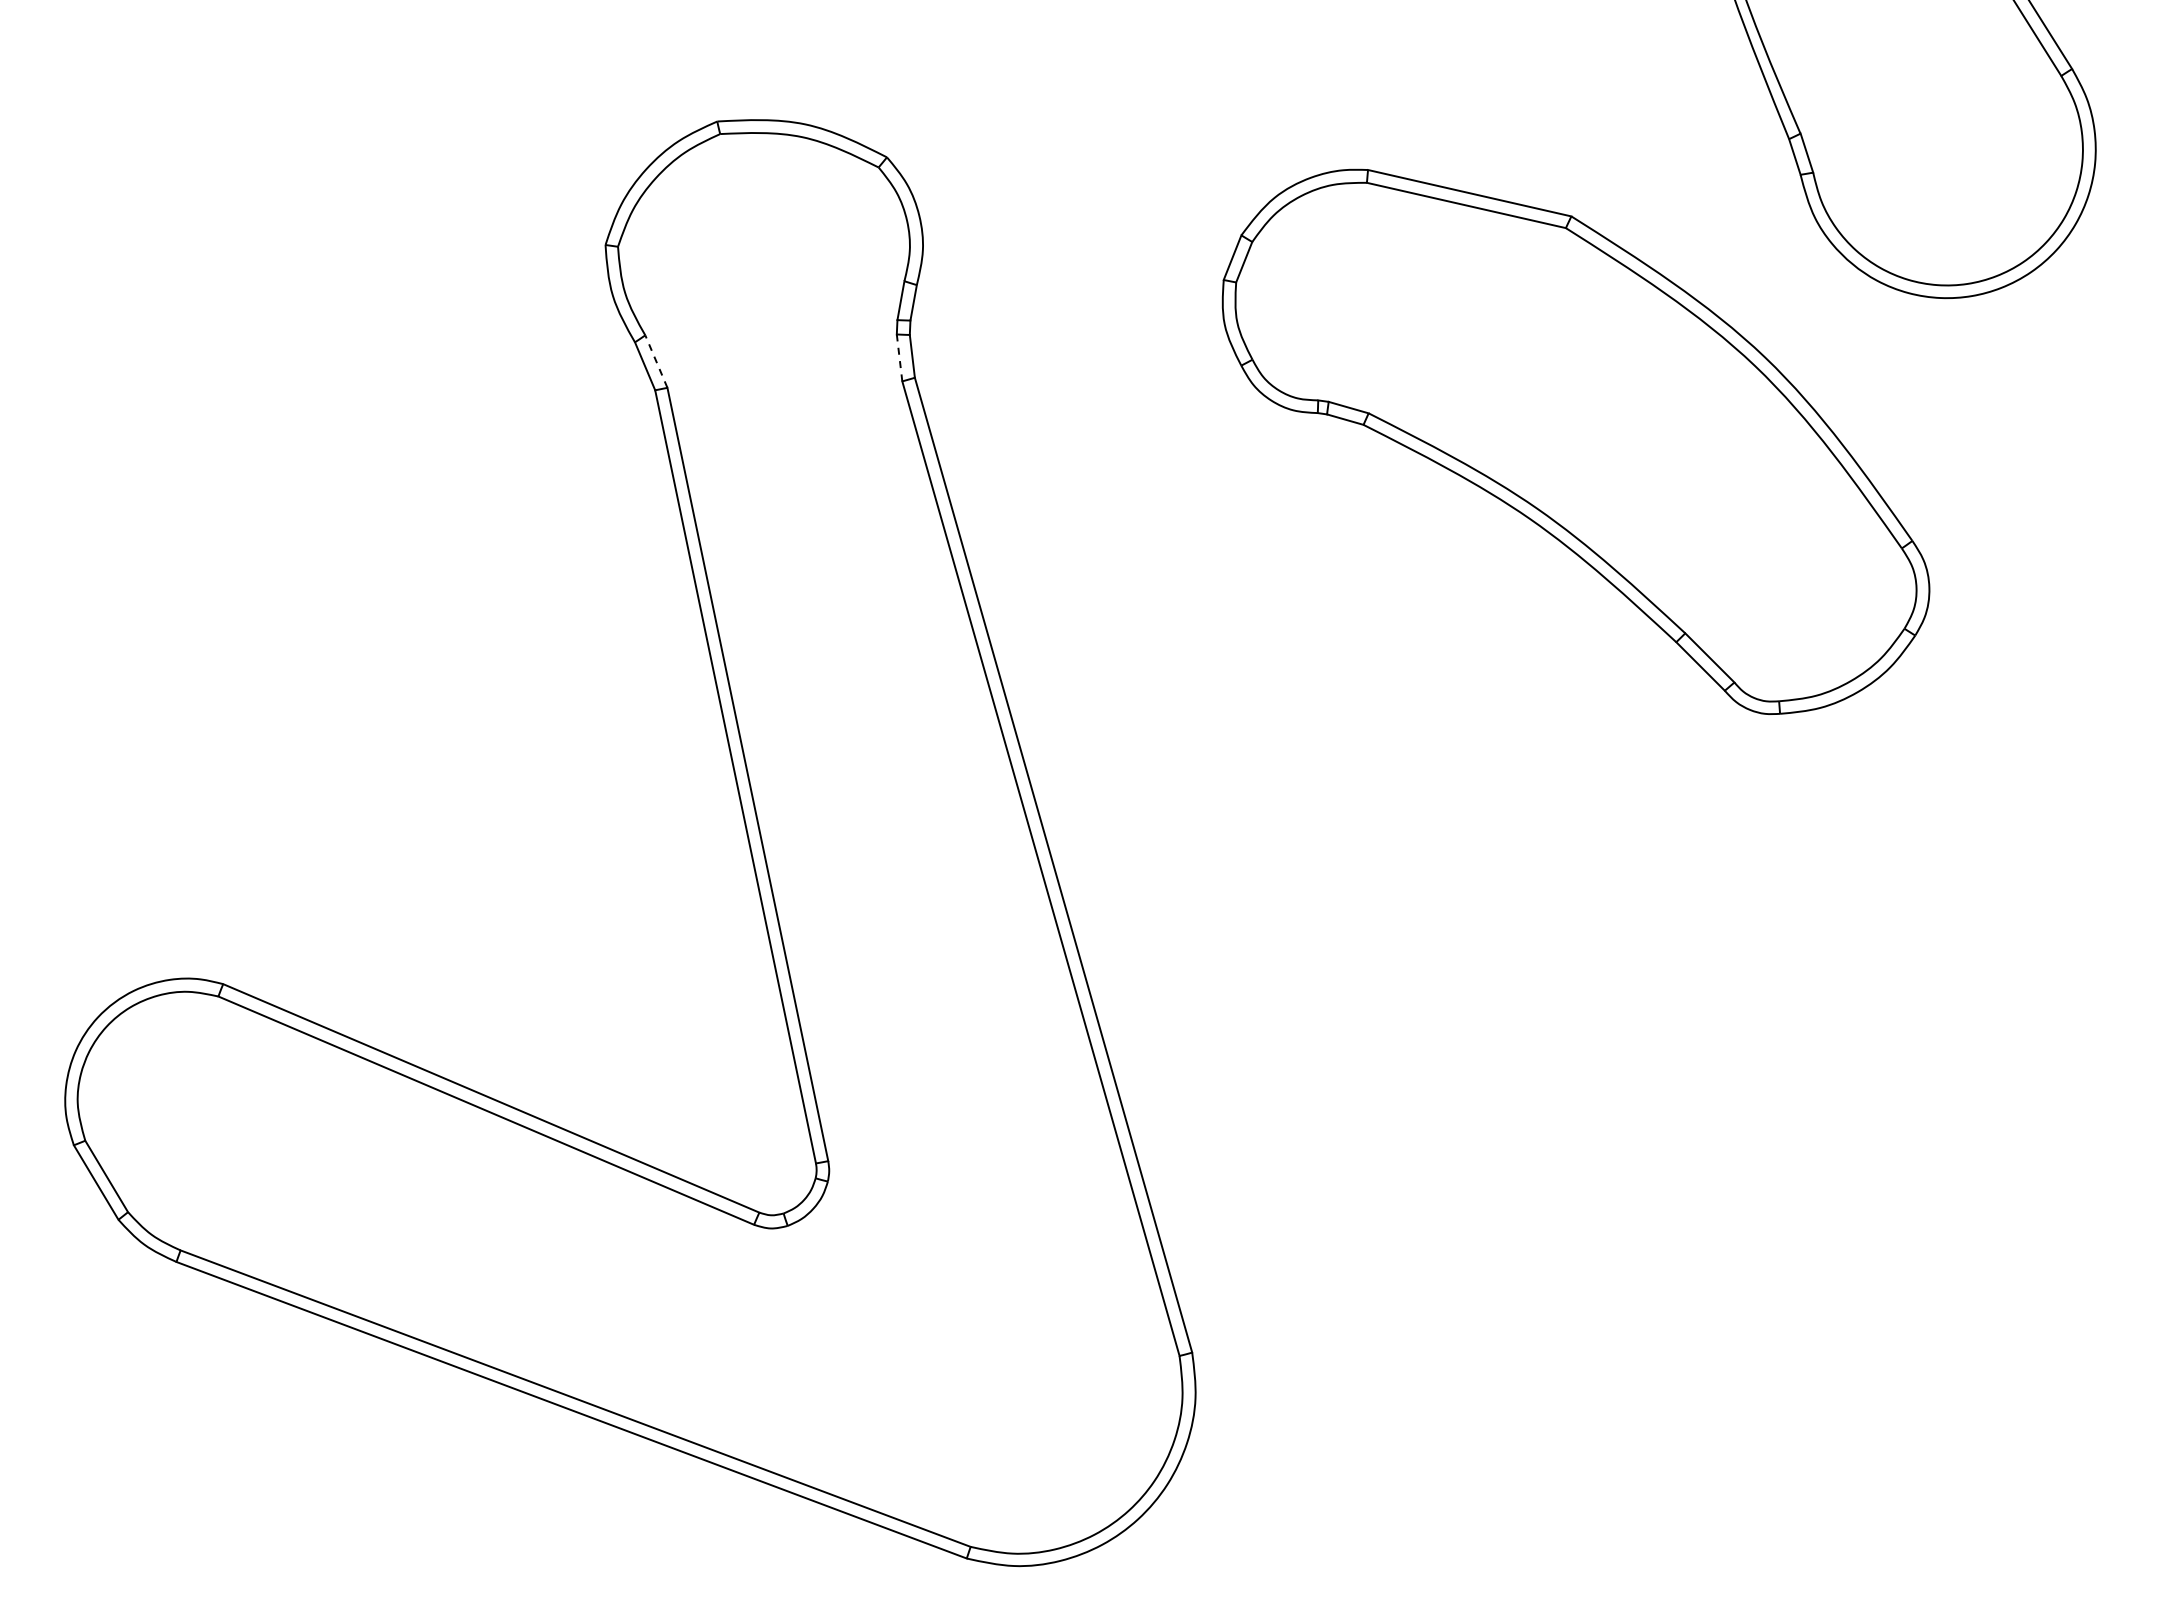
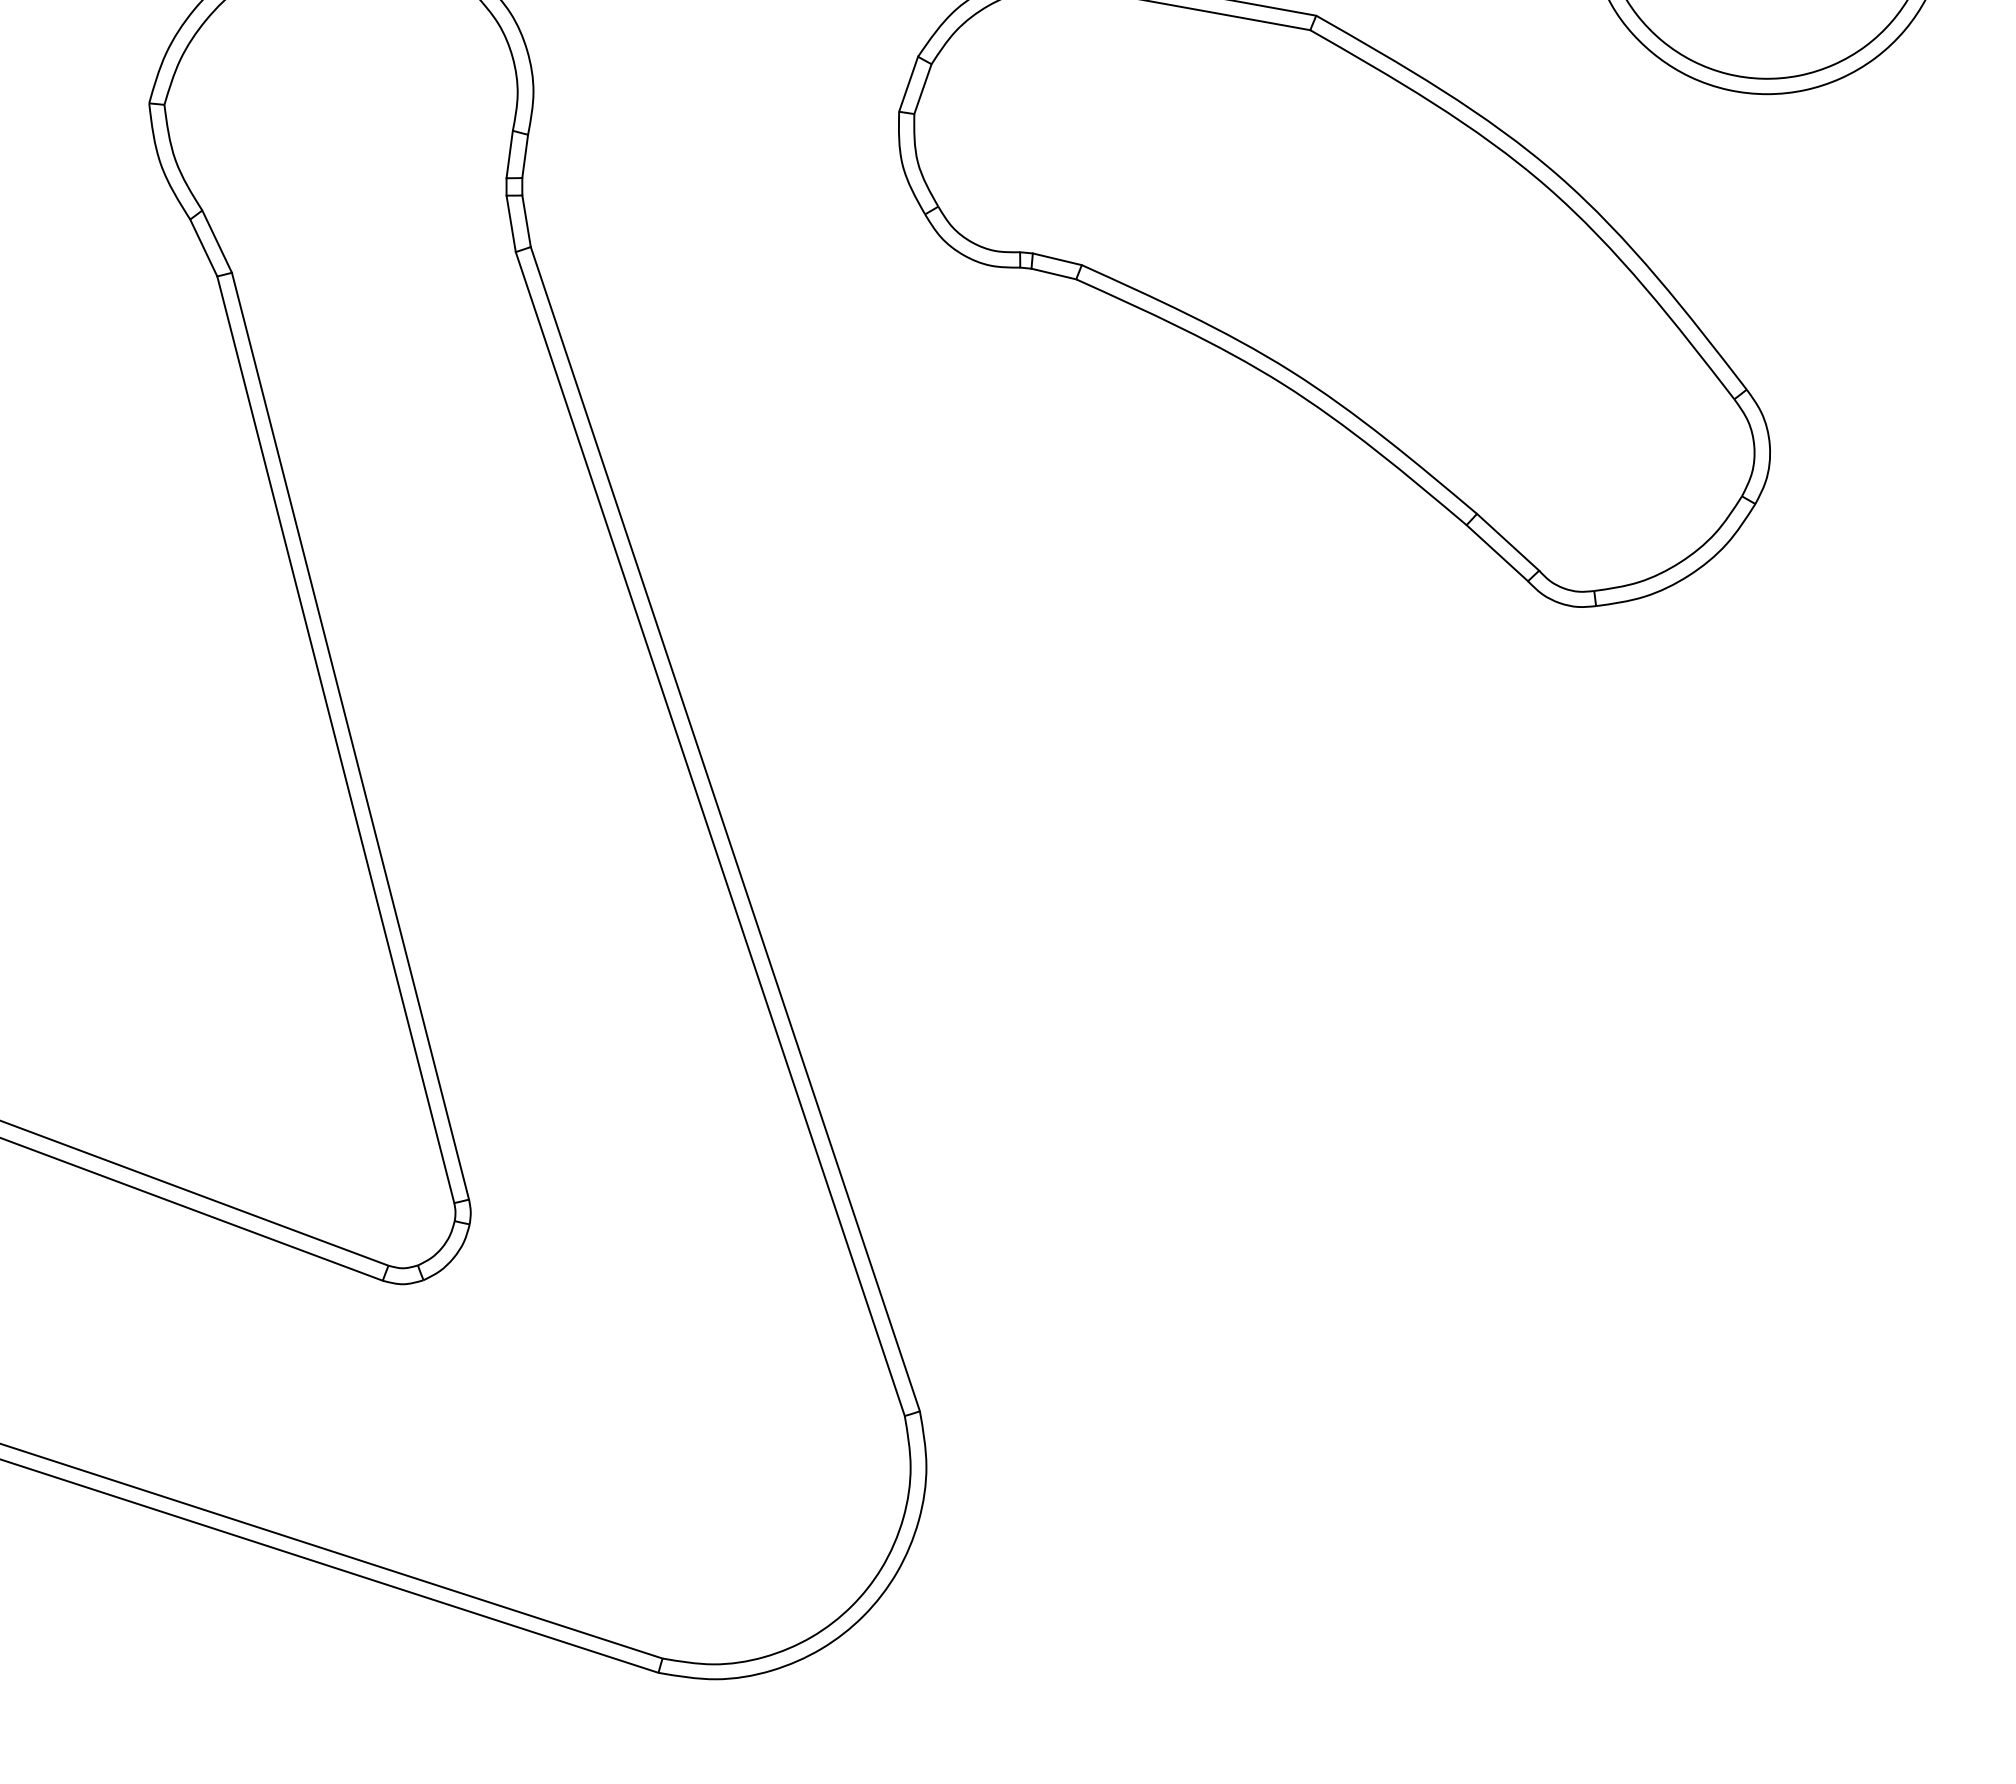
line: (899, 357) -> (511, 223), dashed -> solid
line: (656, 361) -> (217, 241), dashed -> solid

